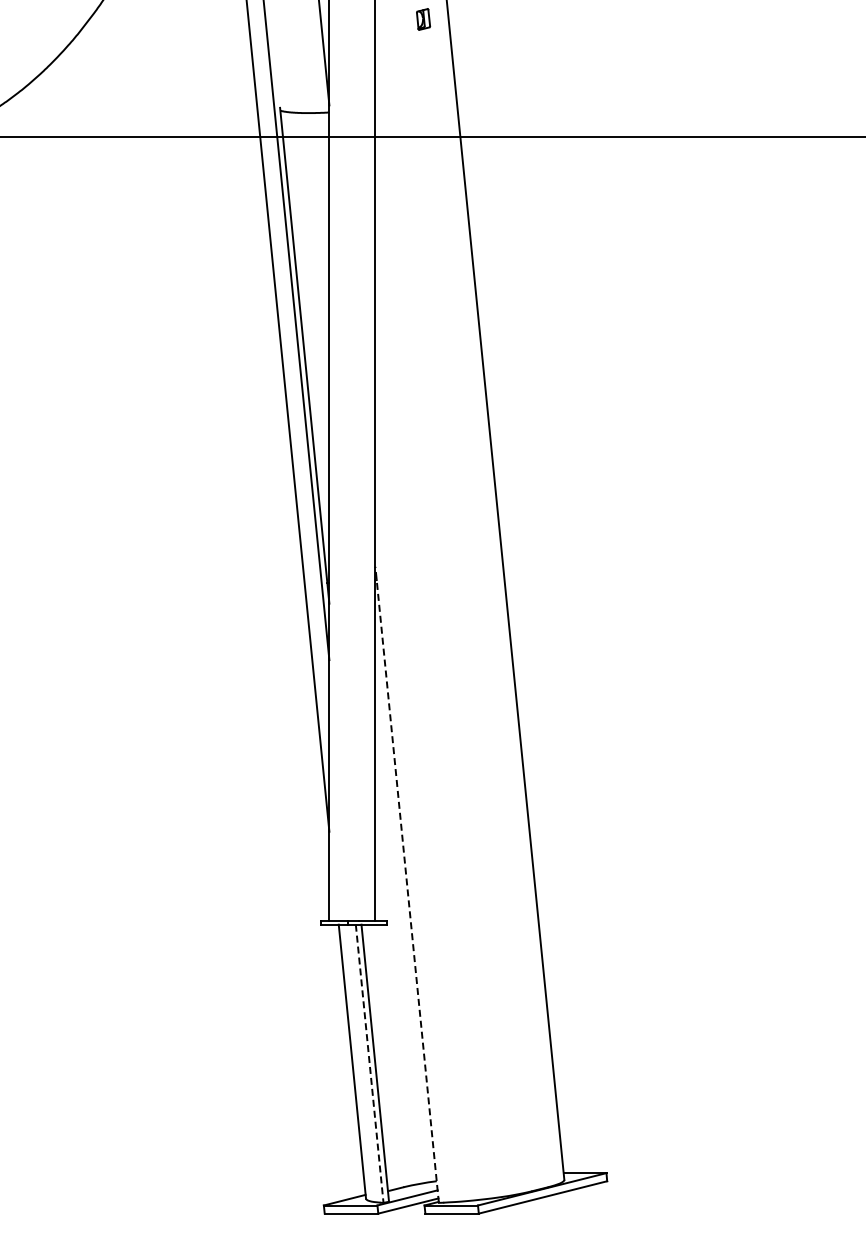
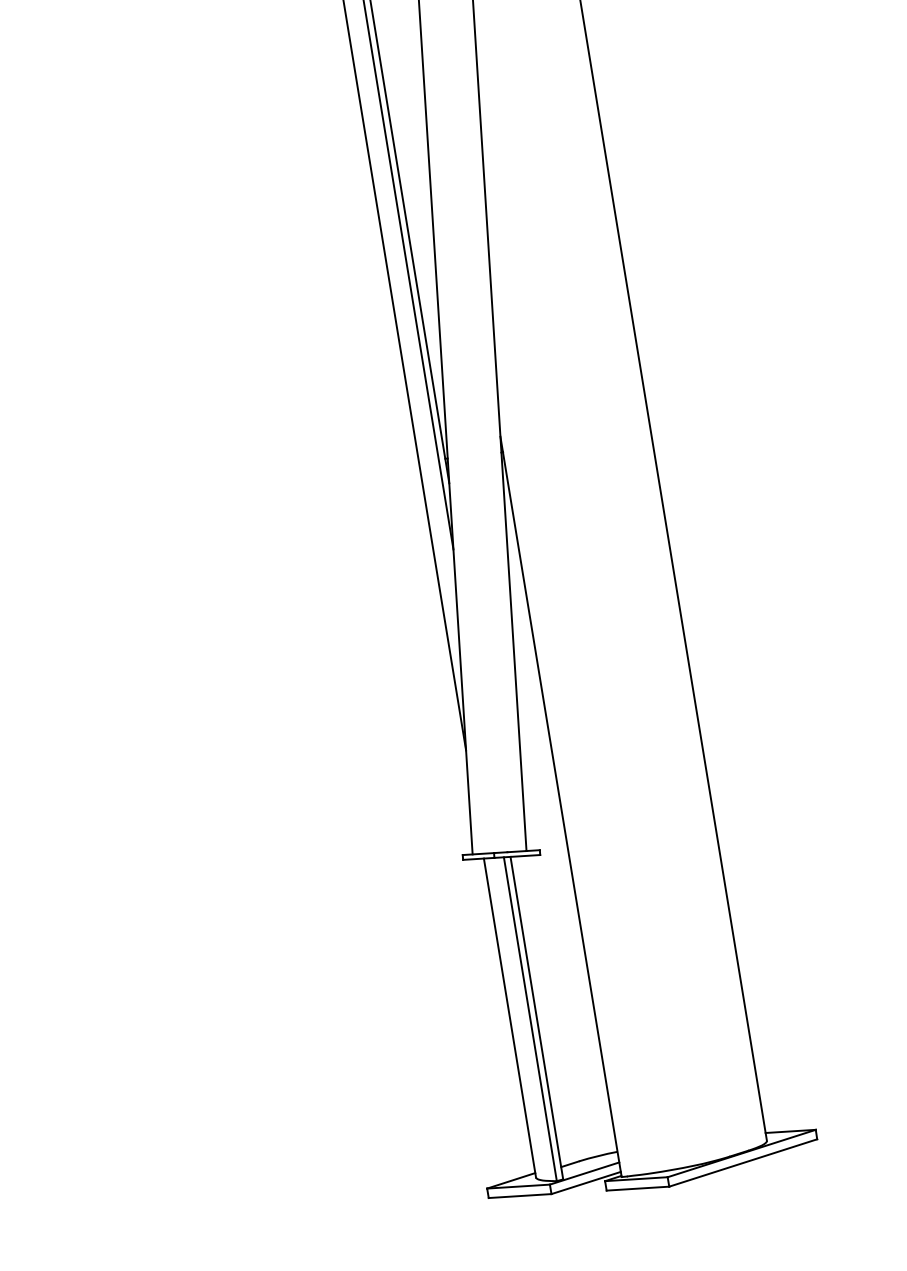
line: (407, 884) -> (561, 806), dashed -> solid
line: (369, 1063) -> (530, 1018), dashed -> solid

